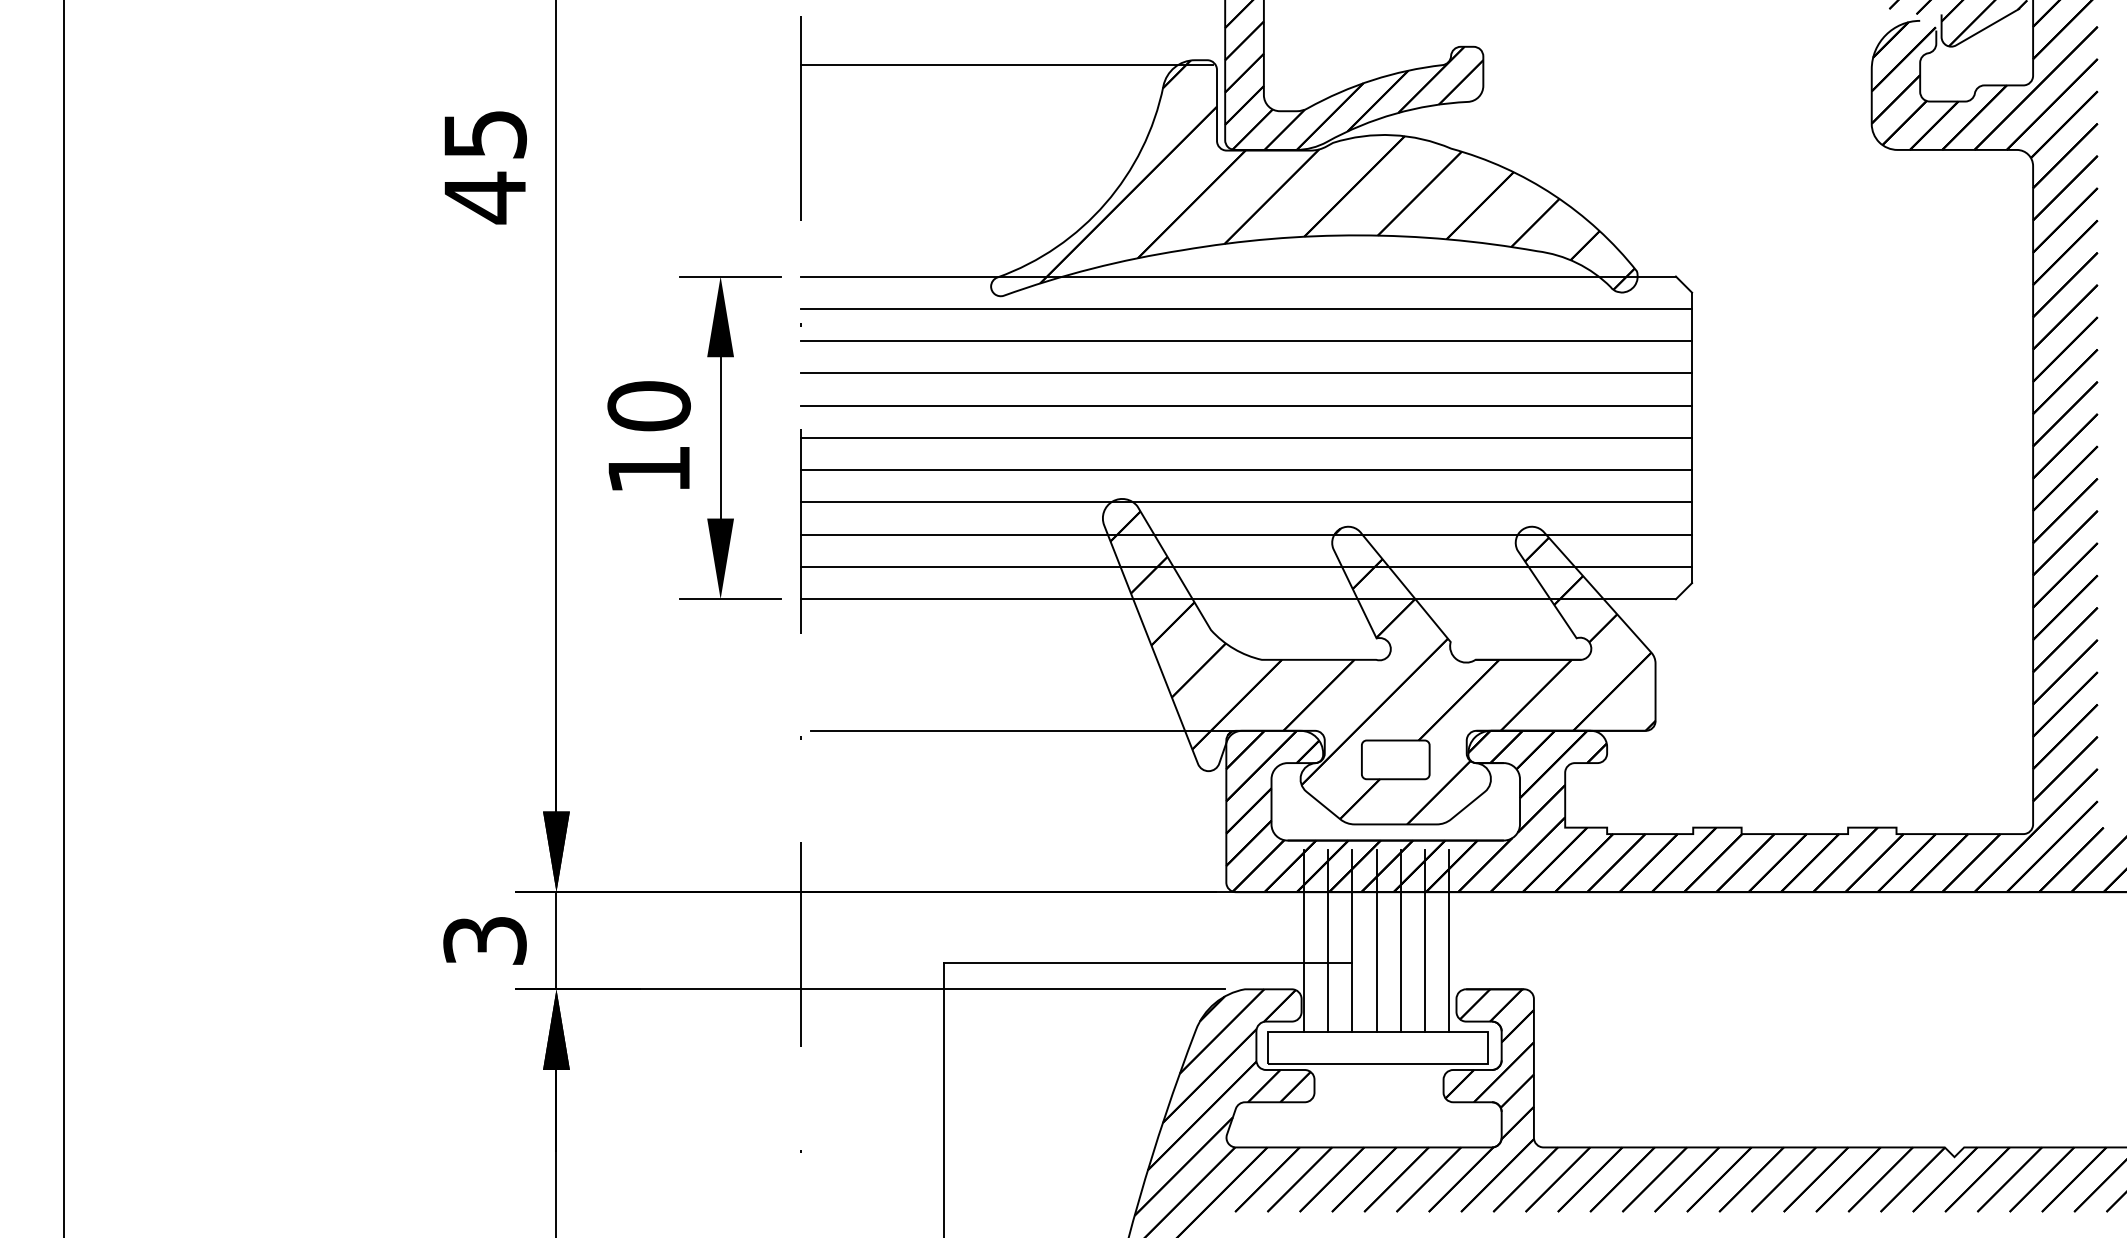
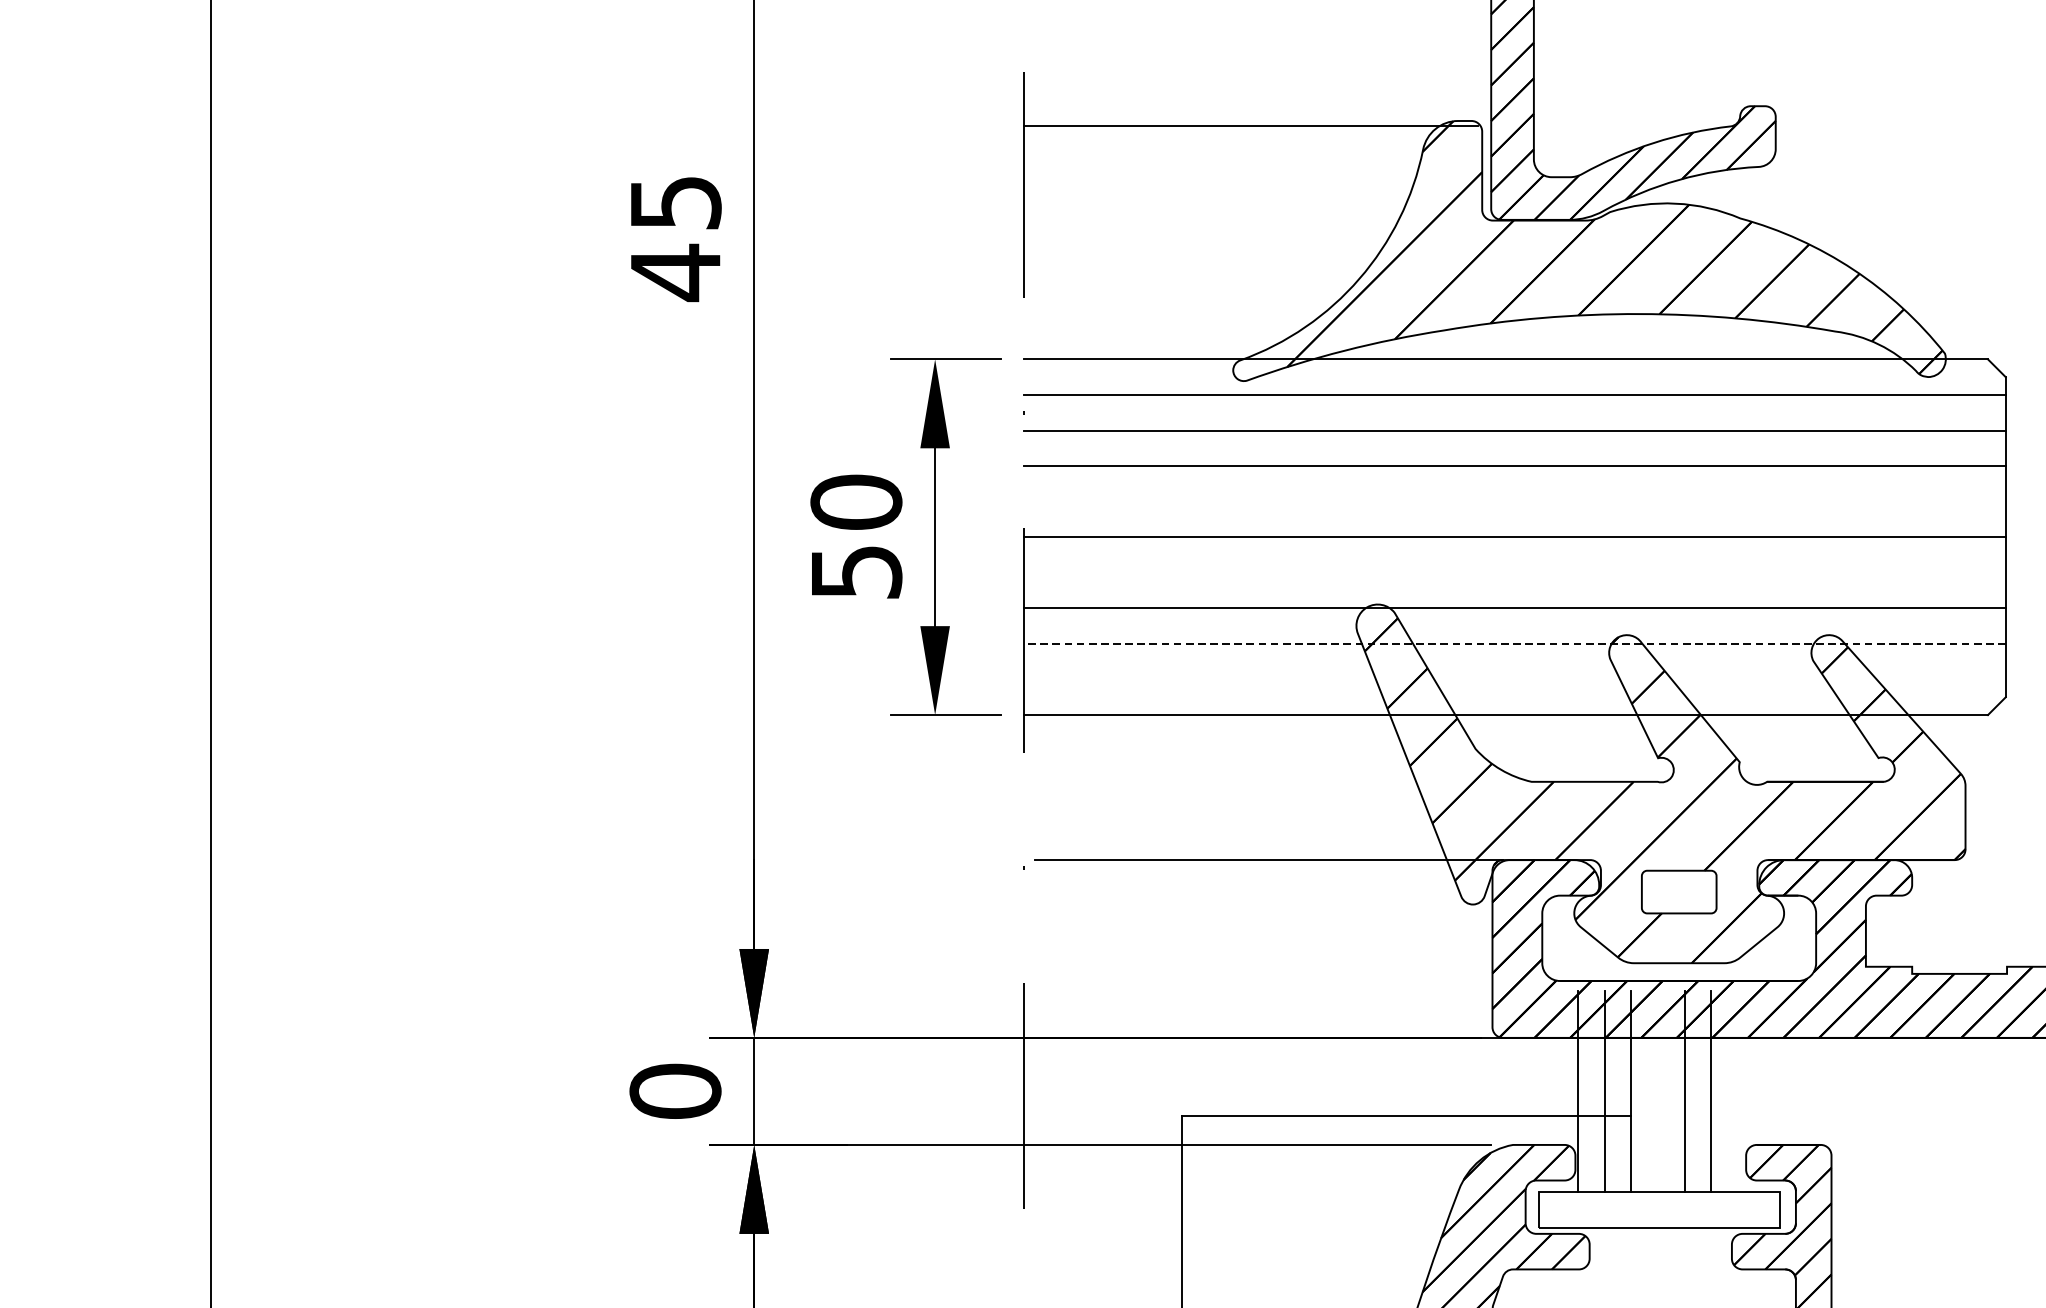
line: (1246, 405) -> (1514, 501), removed
text: (649, 469) -> (856, 572), 10 -> 50
line: (1246, 470) -> (1514, 573), removed
line: (1246, 534) -> (1514, 643), solid -> dashed
line: (1246, 566) -> (1514, 678), removed
text: (484, 940) -> (674, 1091), 3 -> 0
line: (1376, 940) -> (1657, 1091), removed
line: (1449, 940) -> (1738, 1091), removed

